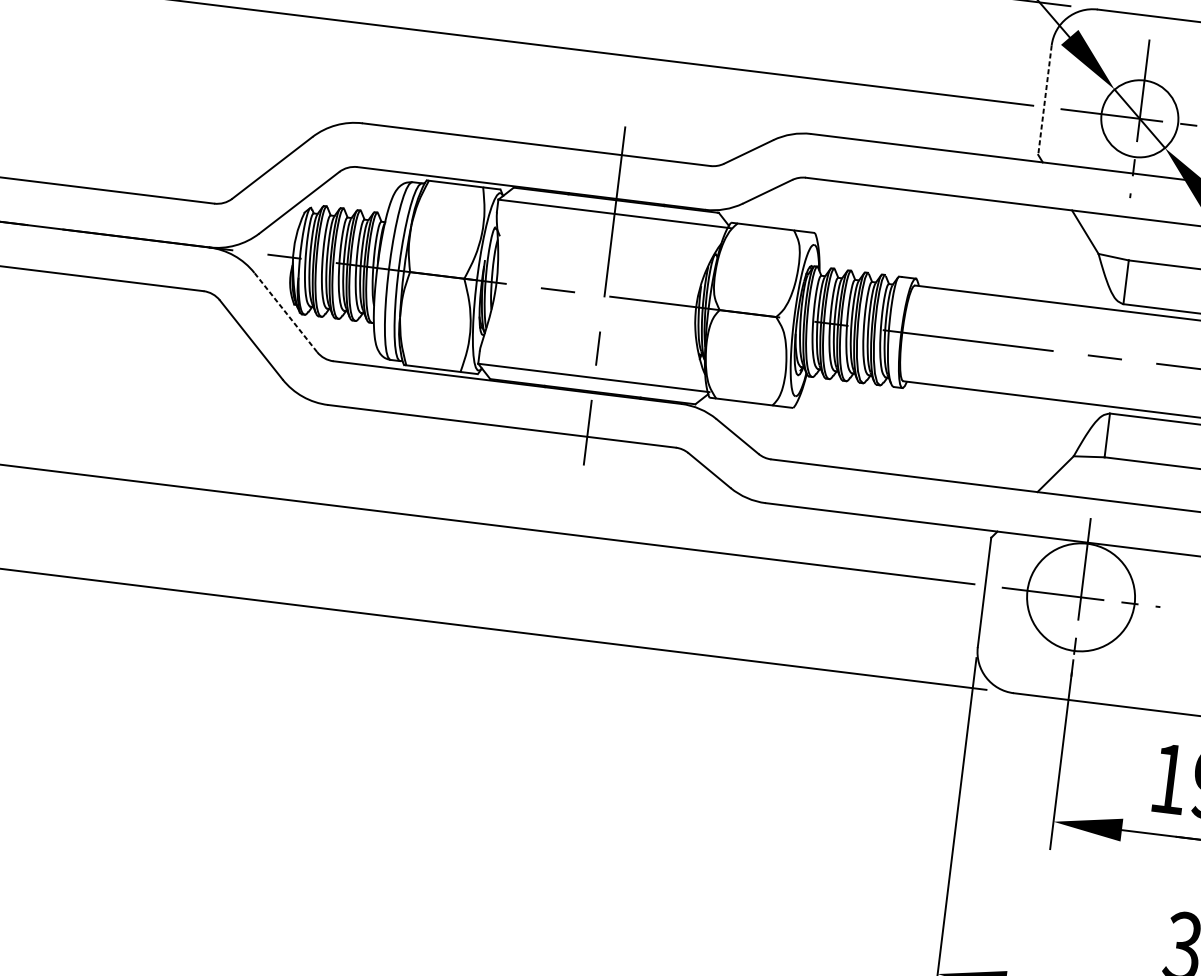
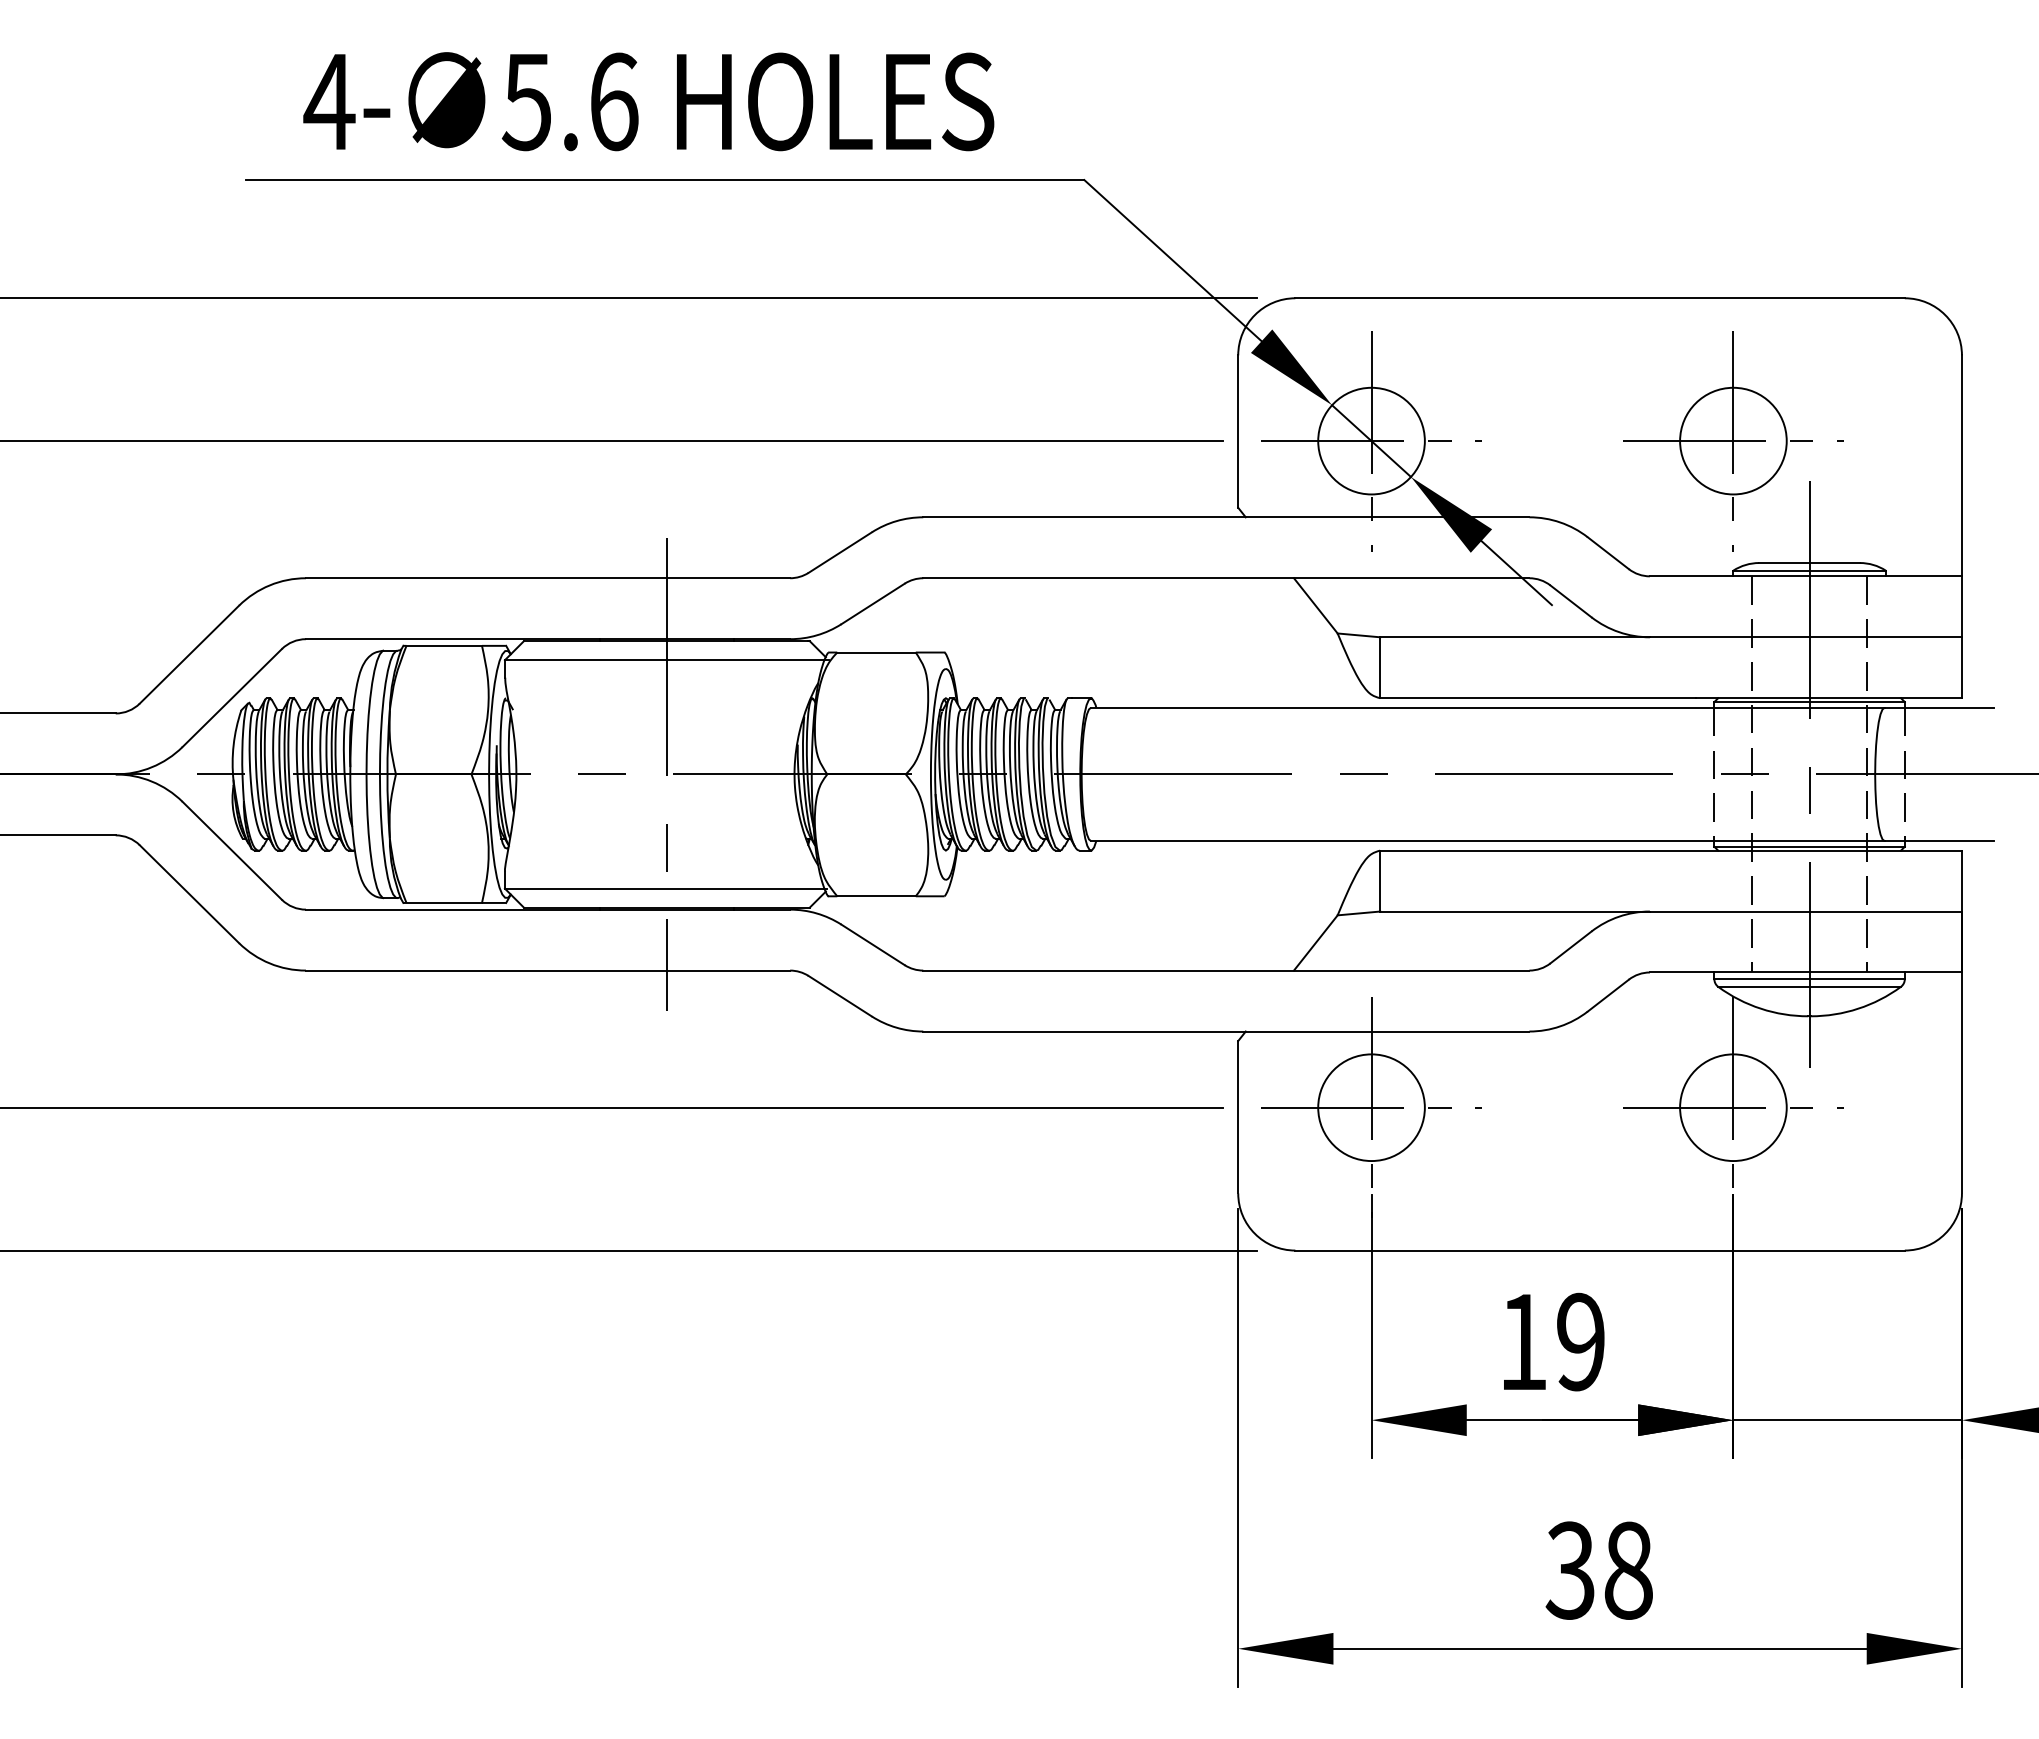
line: (1045, 100) -> (1238, 432), dashed -> solid
line: (286, 312) -> (232, 850), dashed -> solid
circle: (1081, 597) -> (1371, 1107), size x0.71

